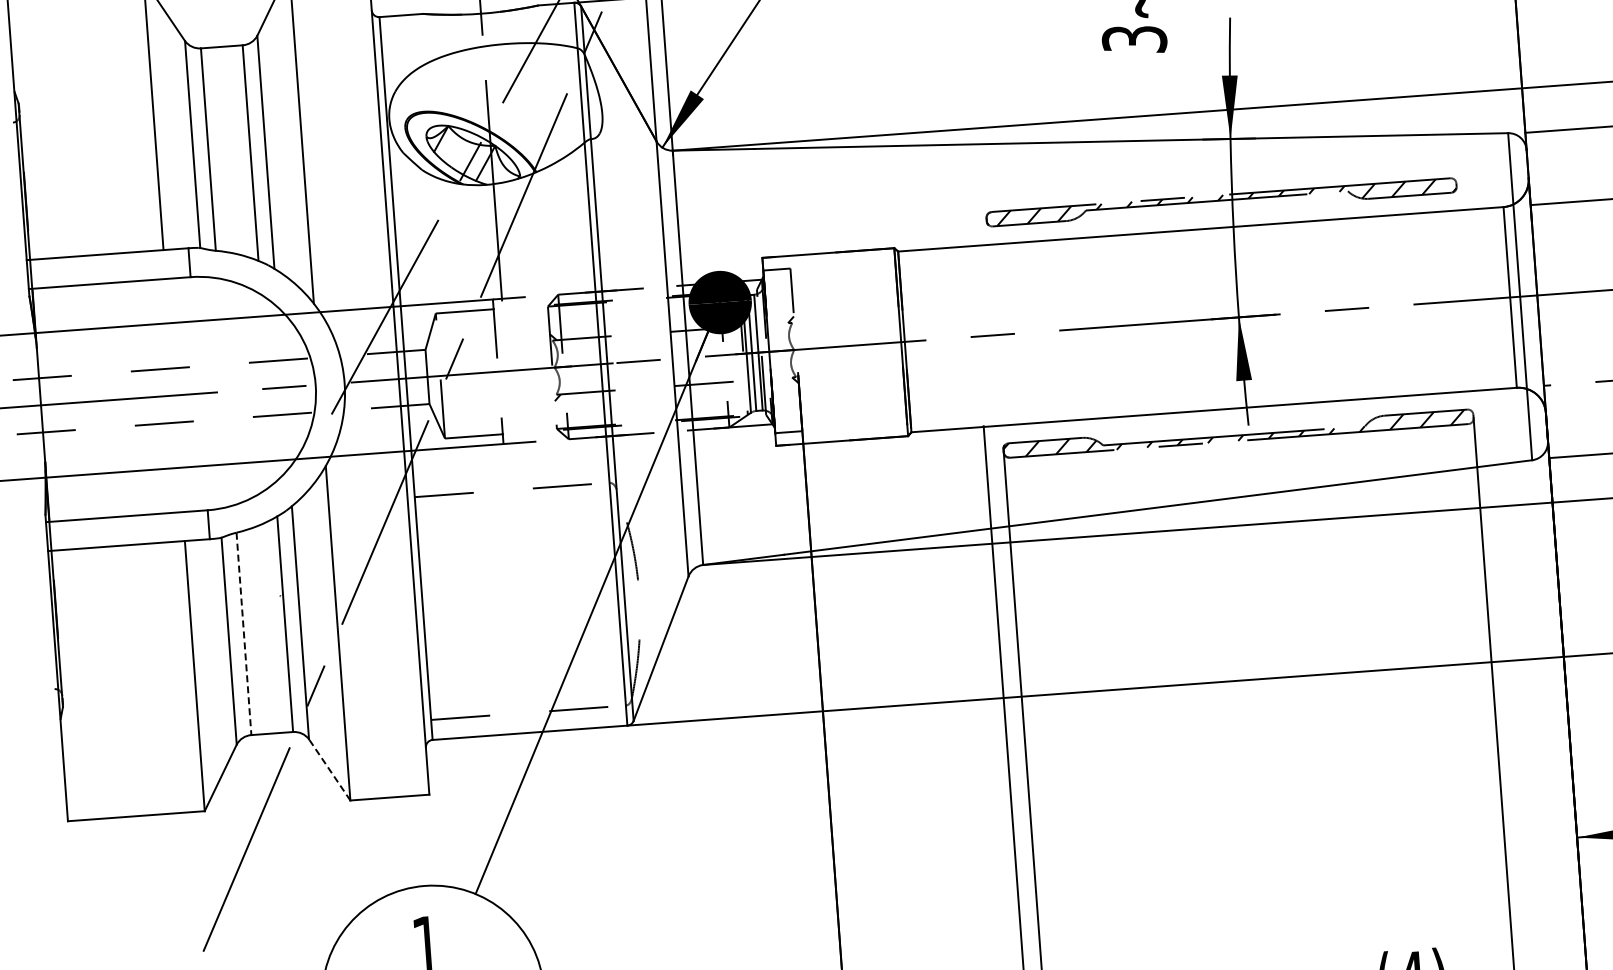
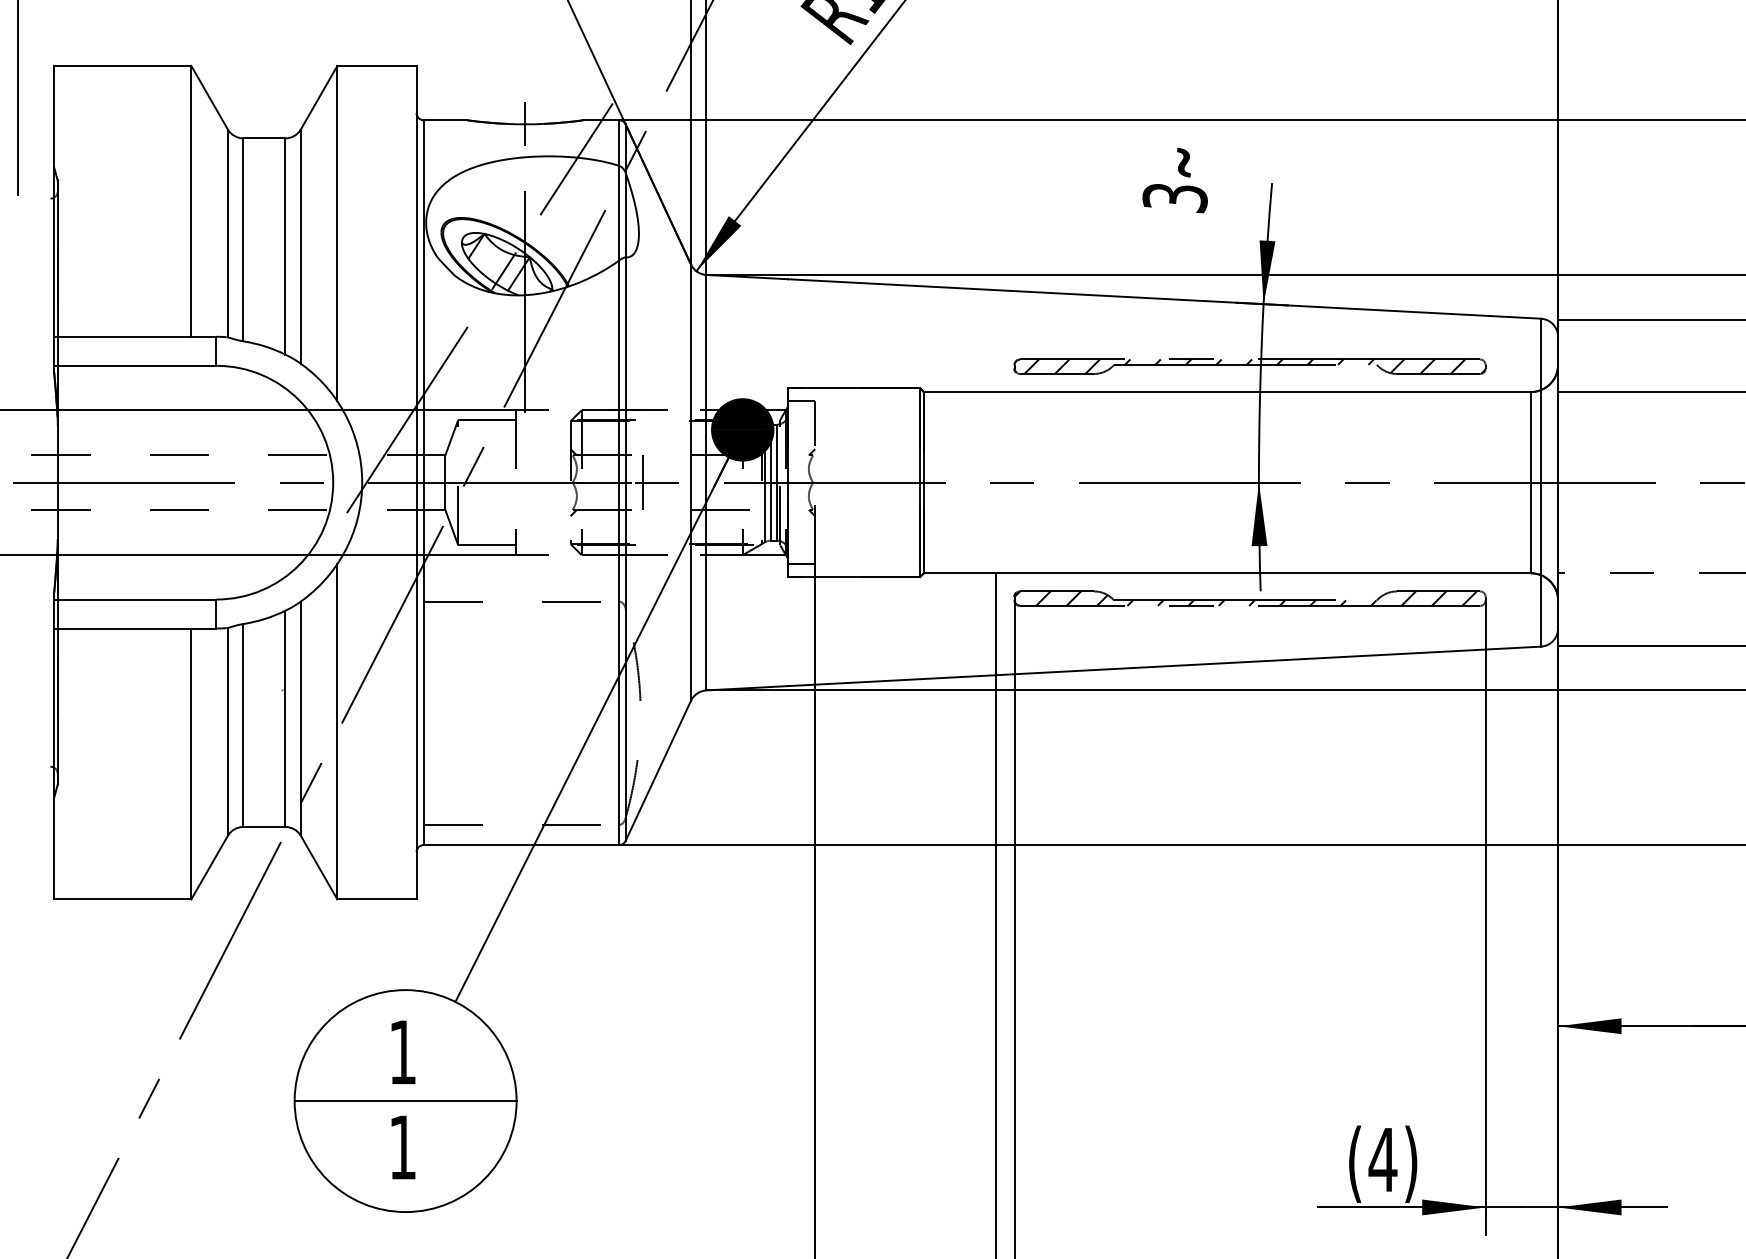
line: (625, 362) -> (643, 482), added
line: (244, 633) -> (243, 725), dashed -> solid
line: (330, 769) -> (319, 867), dashed -> solid

